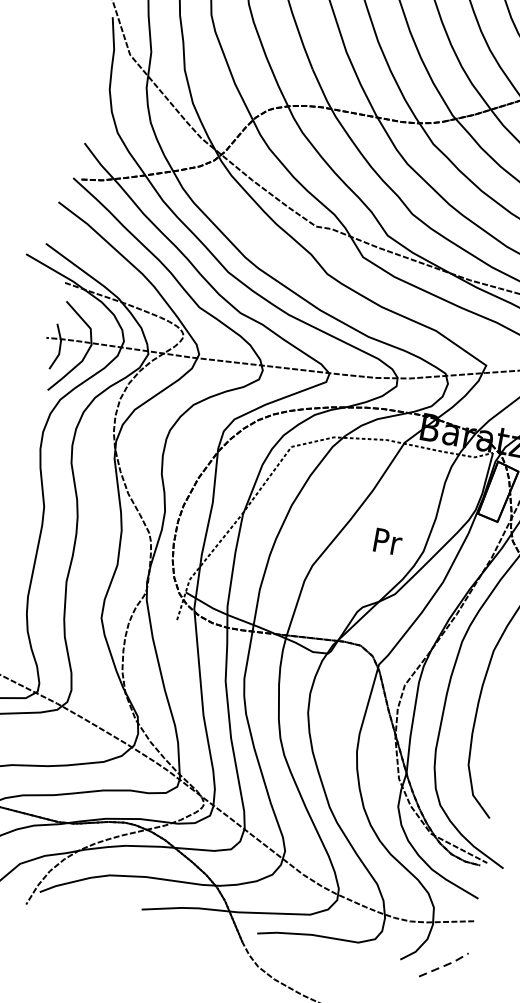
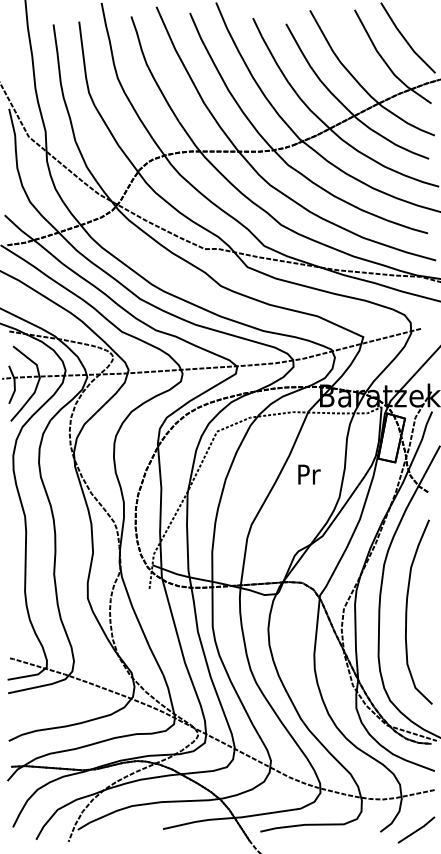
text: (388, 541) -> (309, 474), moved
line: (444, 965) -> (417, 830), dashed -> solid

